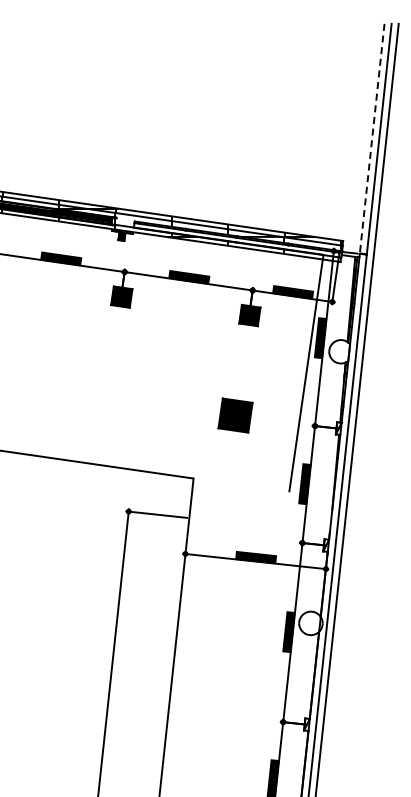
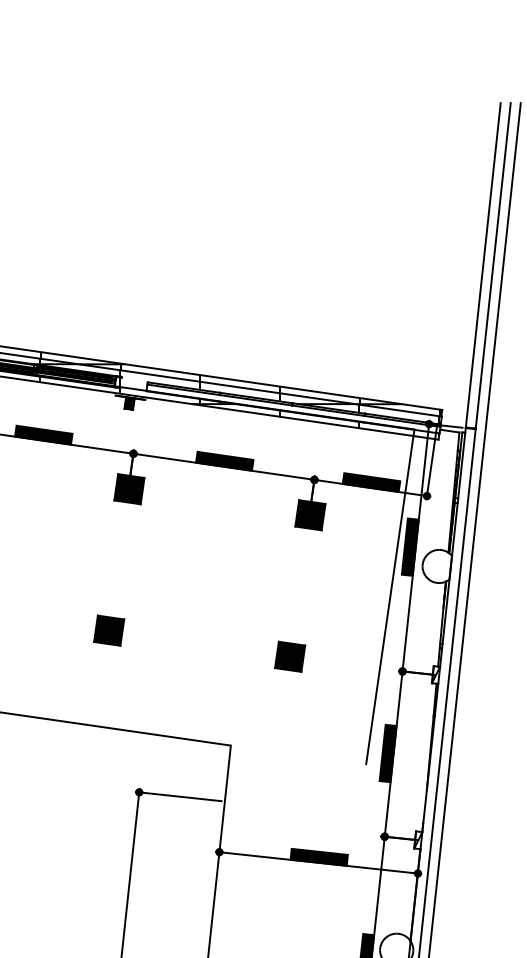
line: (372, 138) -> (483, 265), dashed -> solid
part: (107, 396) -> (109, 629), added
part: (235, 415) -> (290, 656), size x0.62

